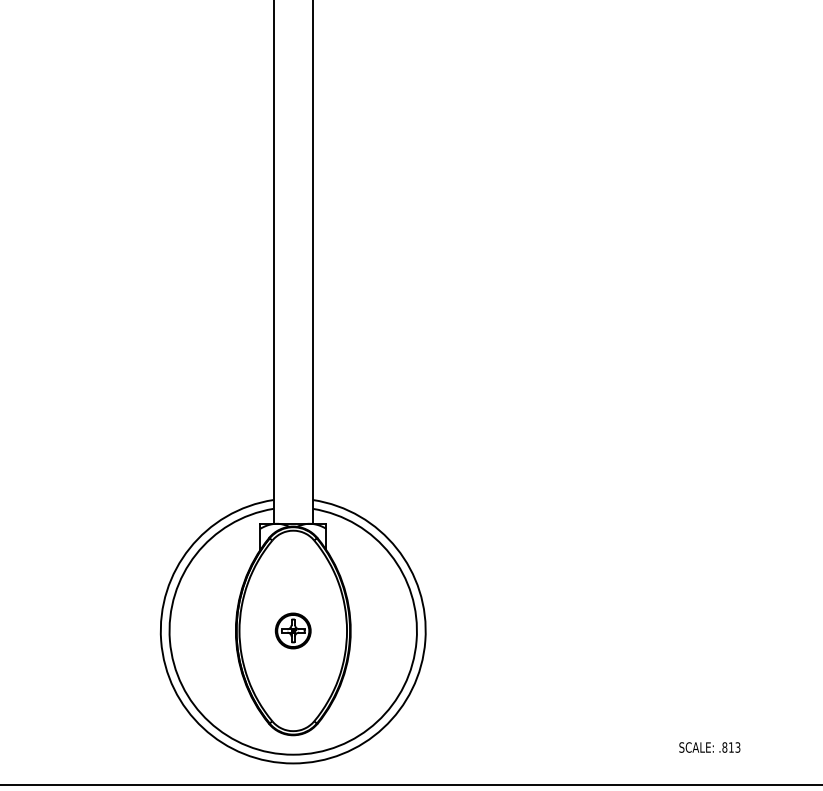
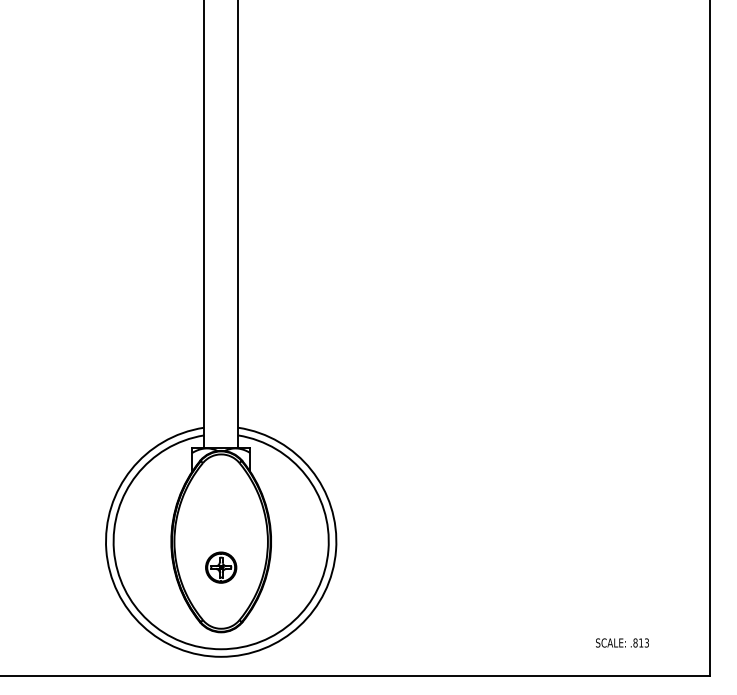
part: (293, 630) -> (221, 567), moved
text: (709, 746) -> (622, 642), moved

